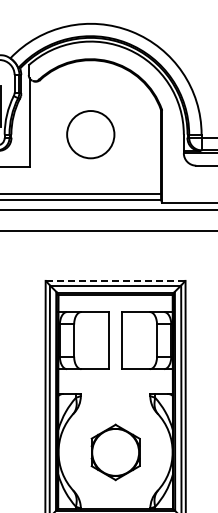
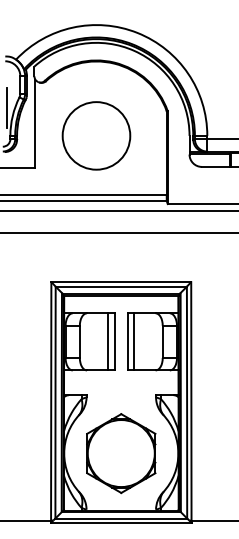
circle: (90, 134) -> (96, 135), size x1.43
line: (115, 281) -> (121, 282), dashed -> solid
line: (102, 340) -> (108, 341), added
line: (128, 340) -> (134, 341), added
part: (115, 452) -> (121, 453), size x1.43

